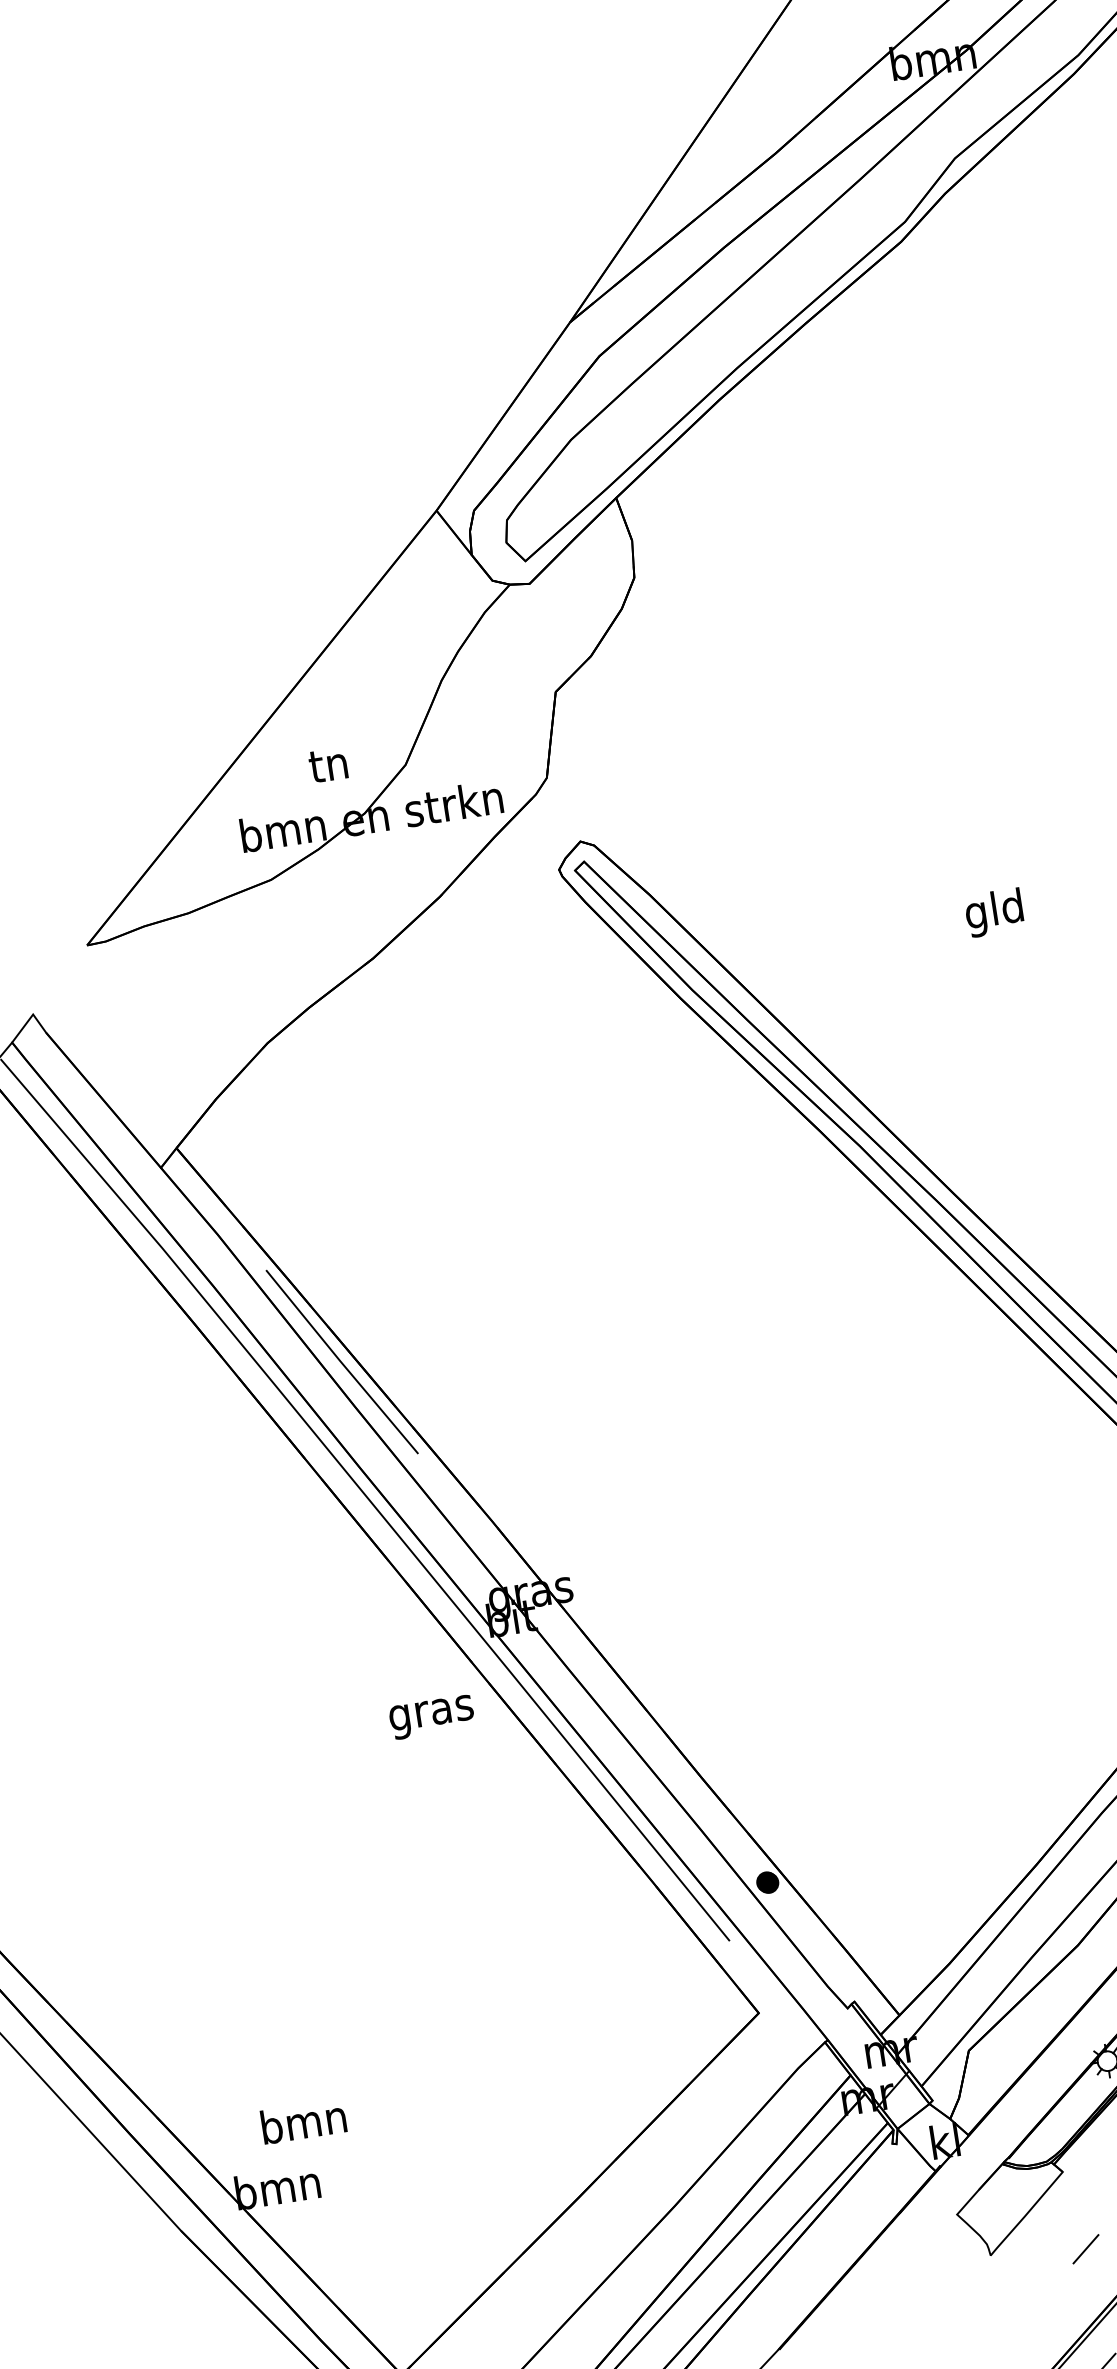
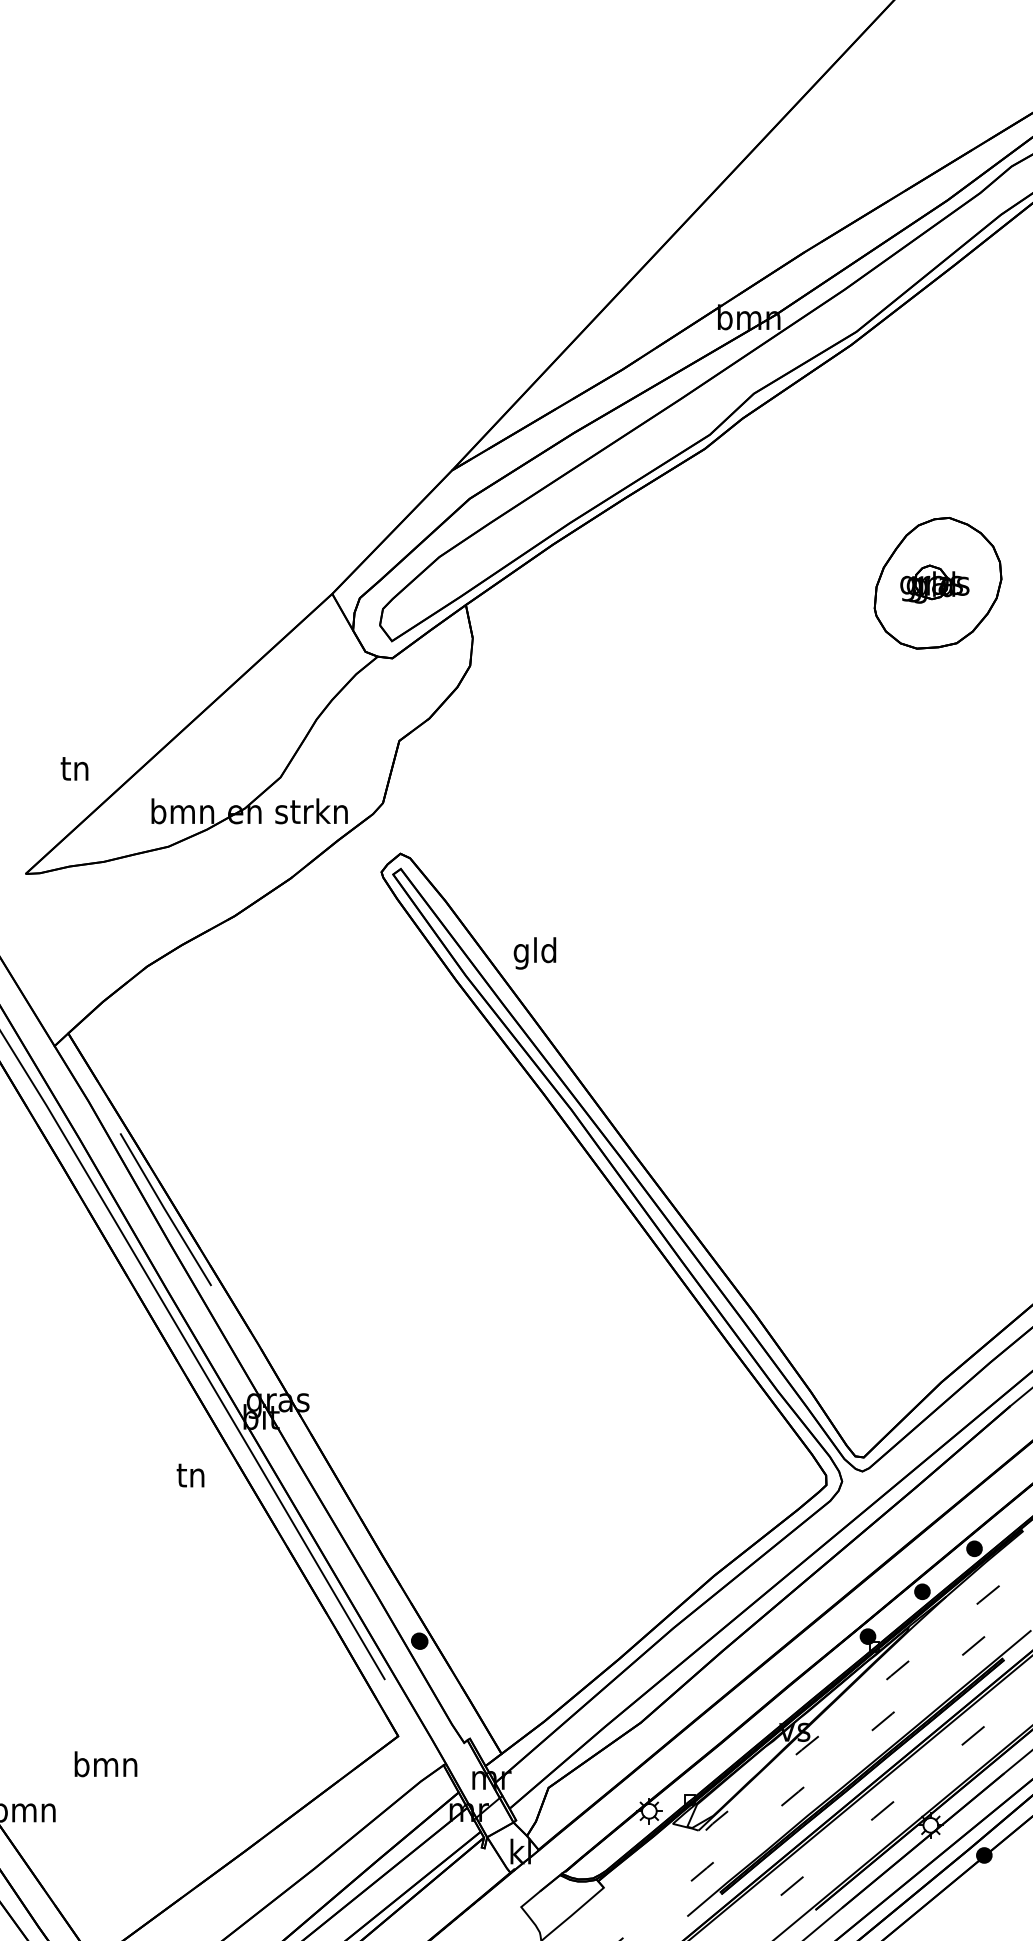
text: (328, 764) -> (74, 768), moved
text: (993, 913) -> (534, 953), moved
text: (431, 1713) -> (191, 1478), gras -> tn
text: (303, 2122) -> (105, 1764), moved

